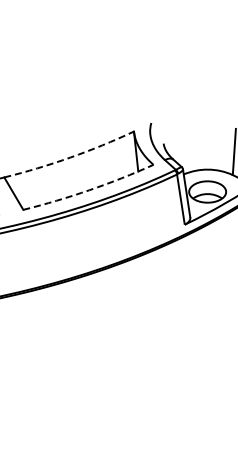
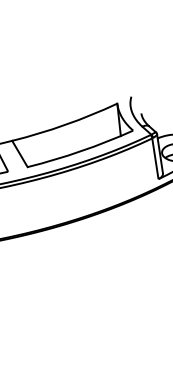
arc: (70, 157) -> (65, 124), dashed -> solid
arc: (89, 190) -> (81, 151), dashed -> solid

